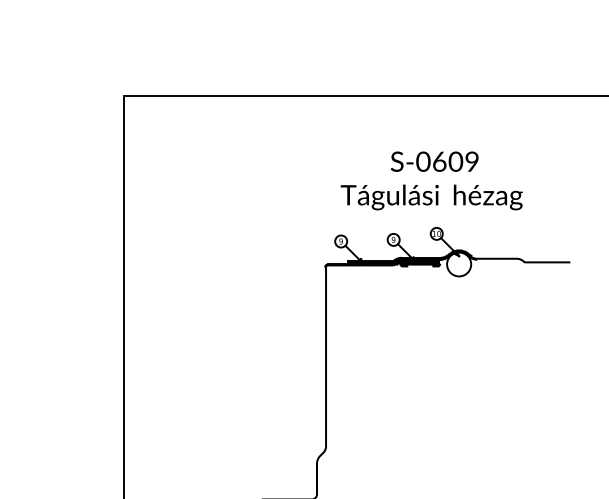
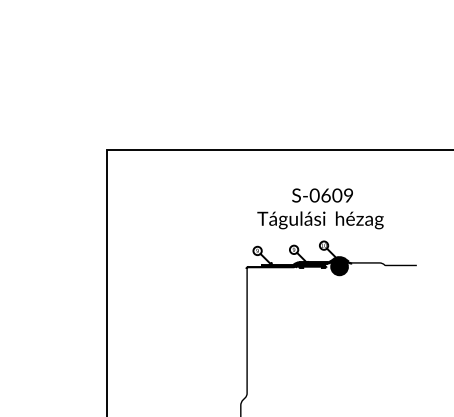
fill: (459, 263) -> (339, 266), added

